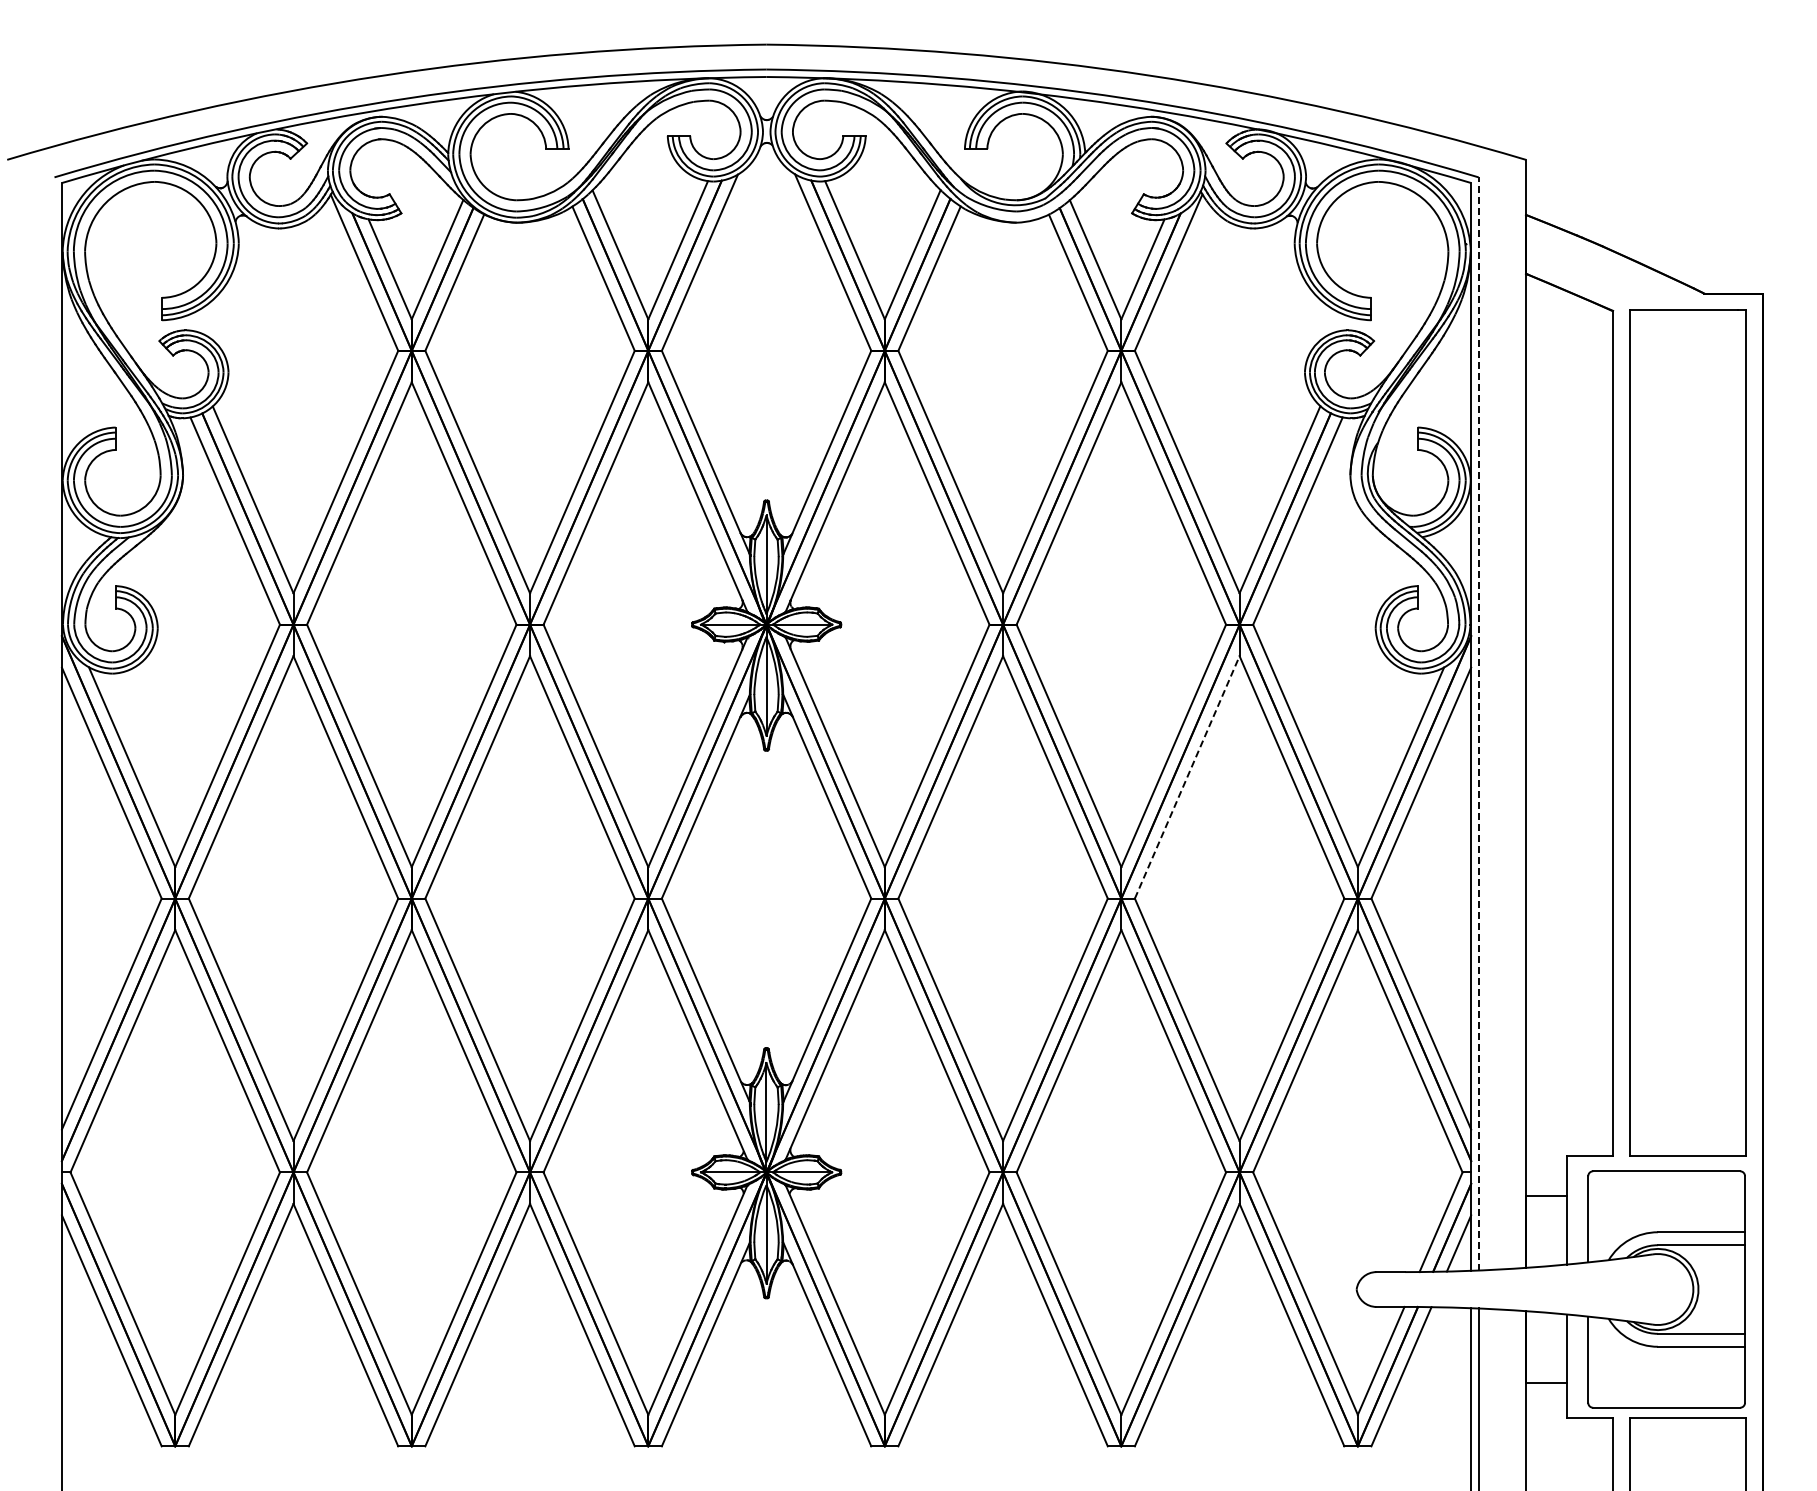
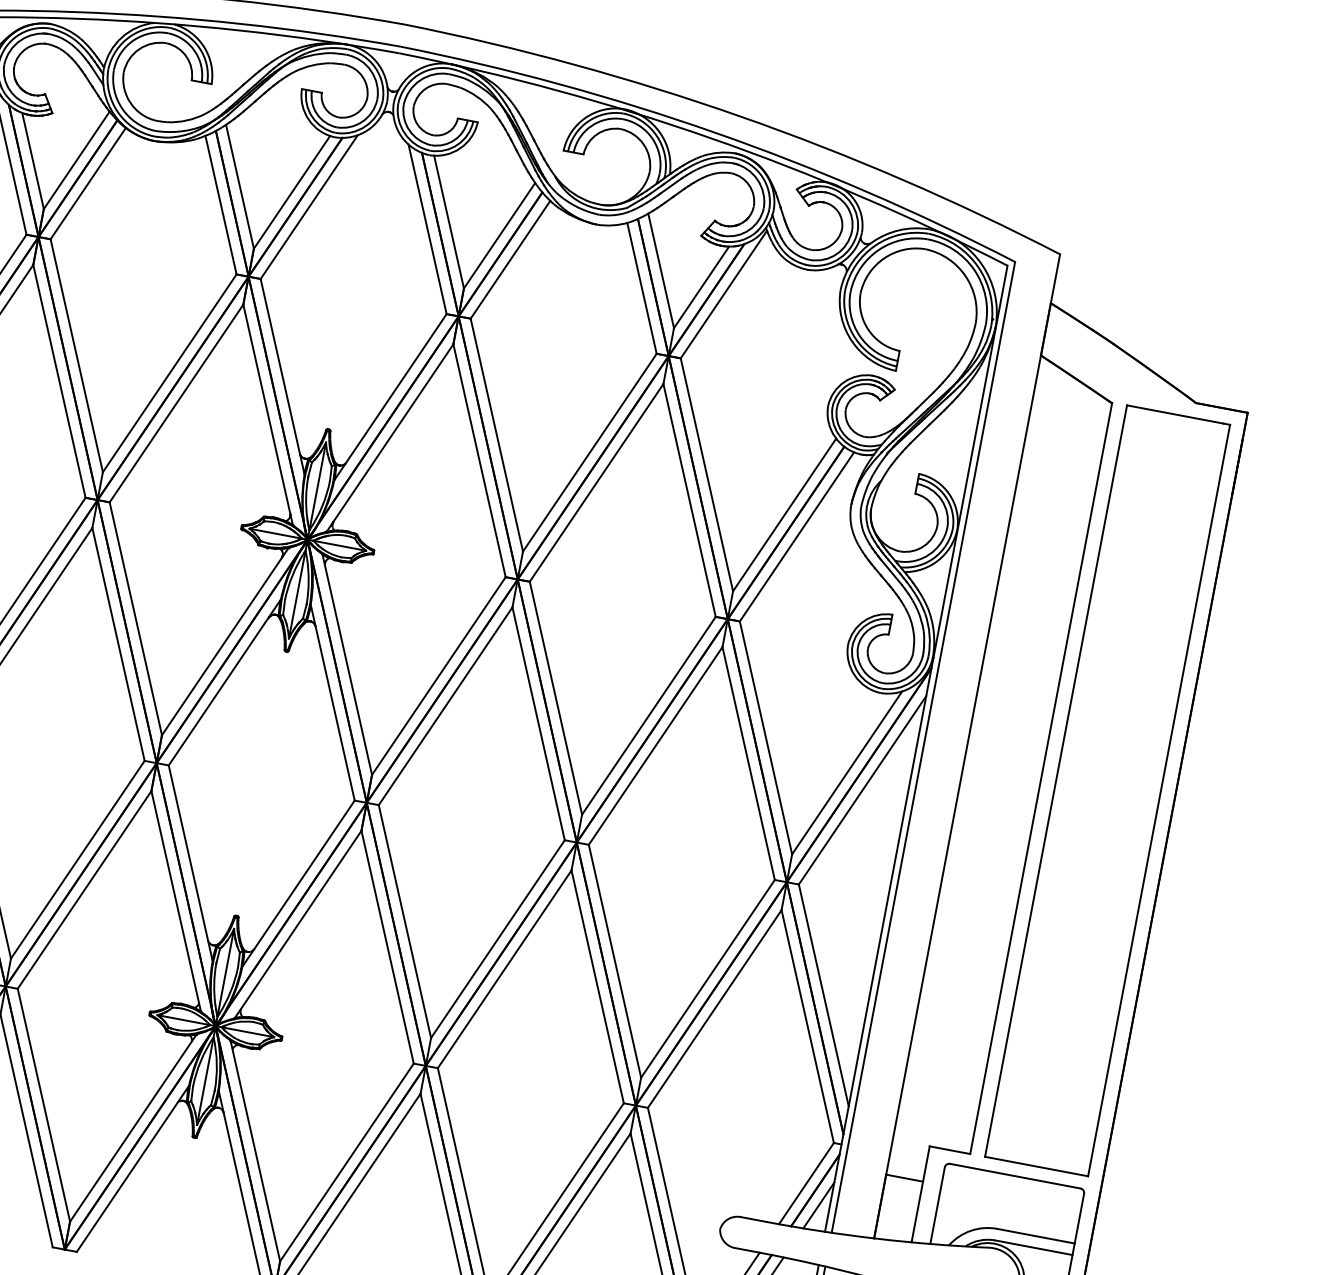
line: (1478, 723) -> (923, 746), dashed -> solid
line: (1187, 776) -> (656, 745), dashed -> solid

